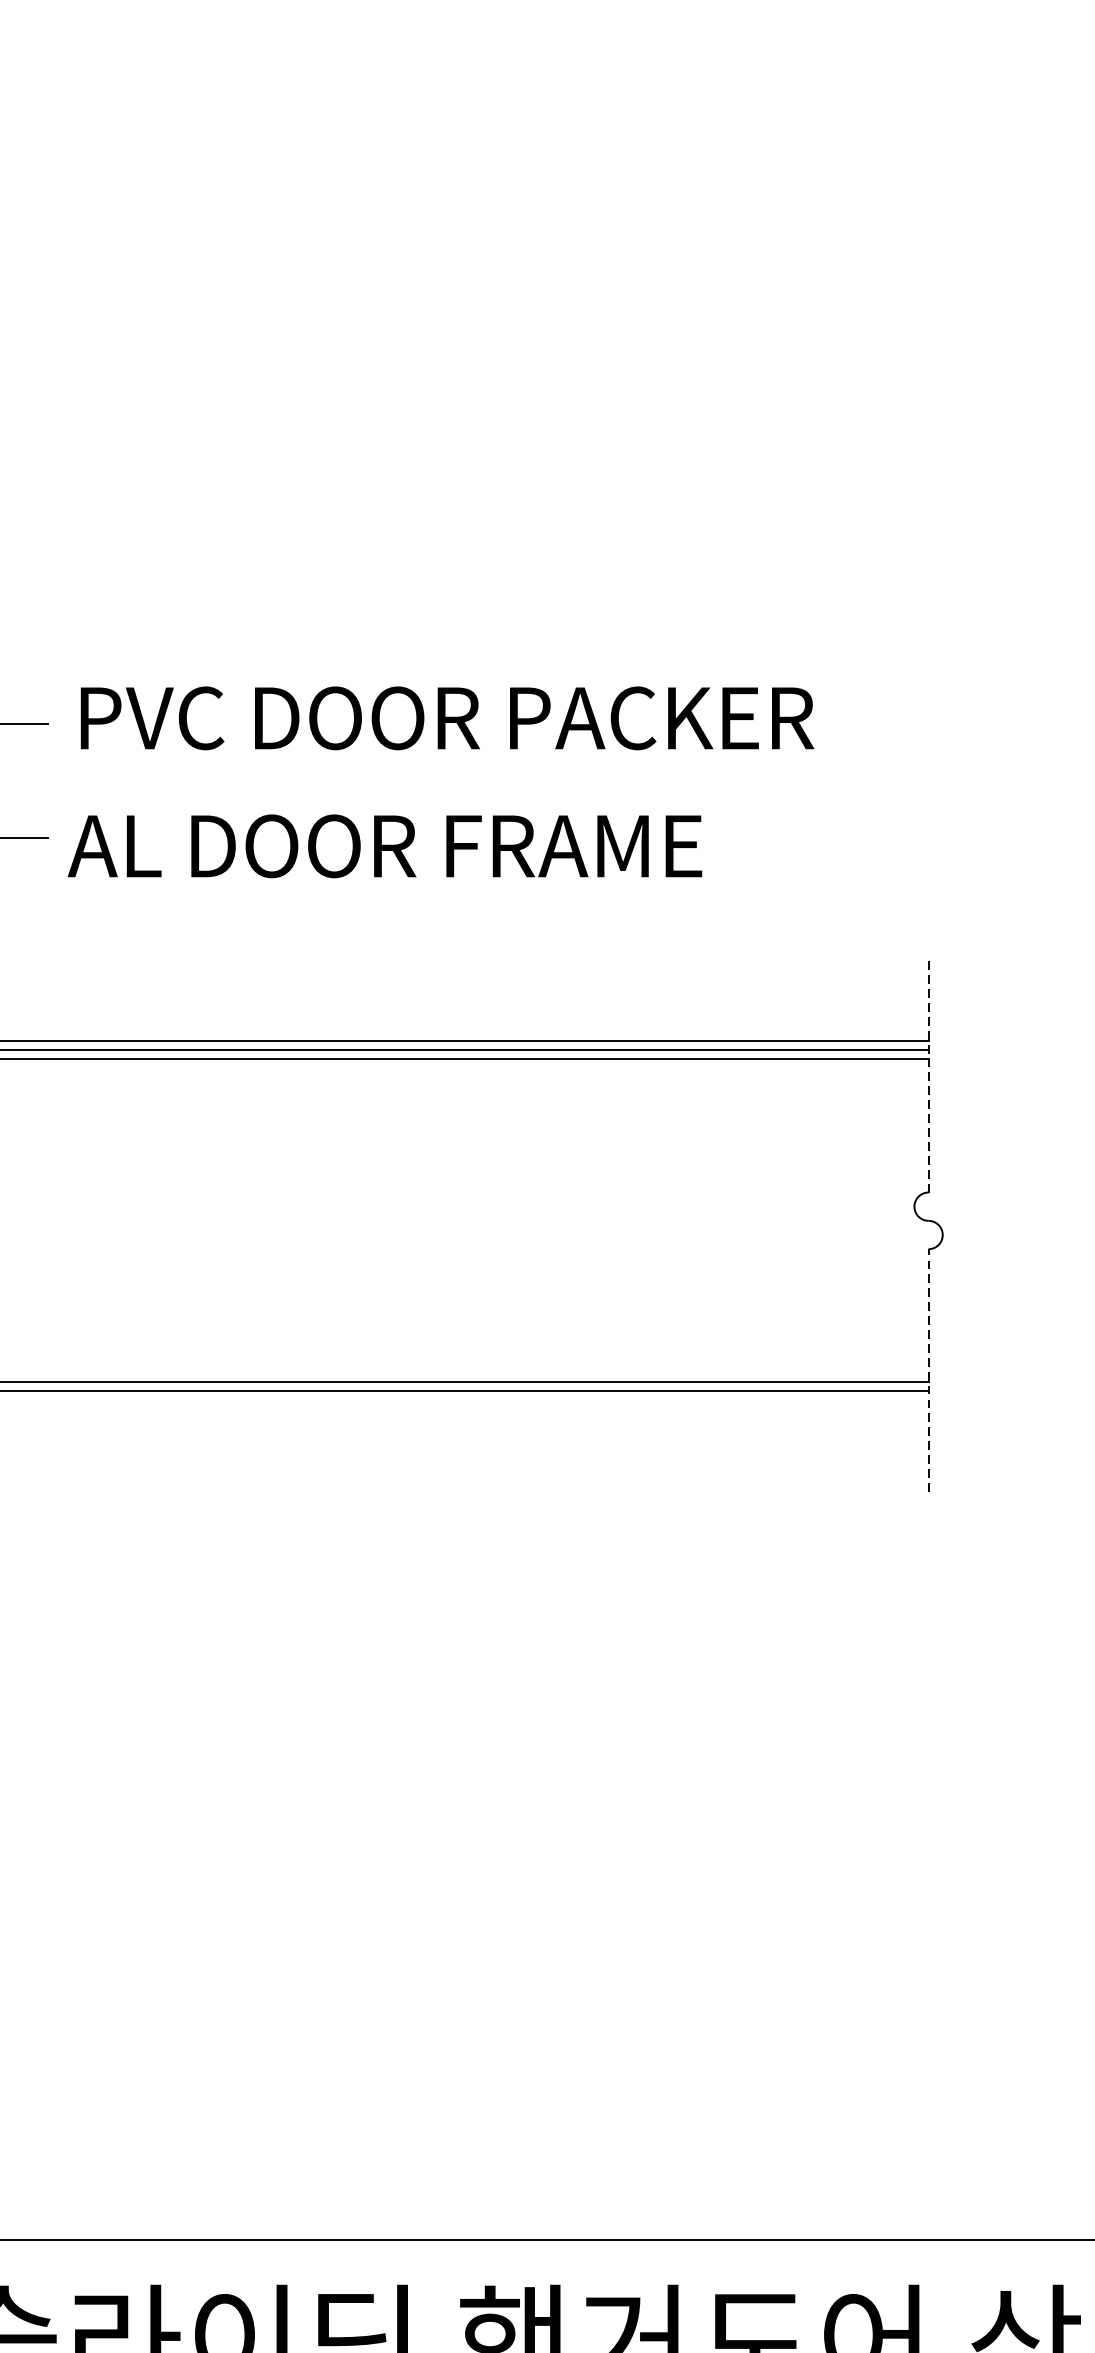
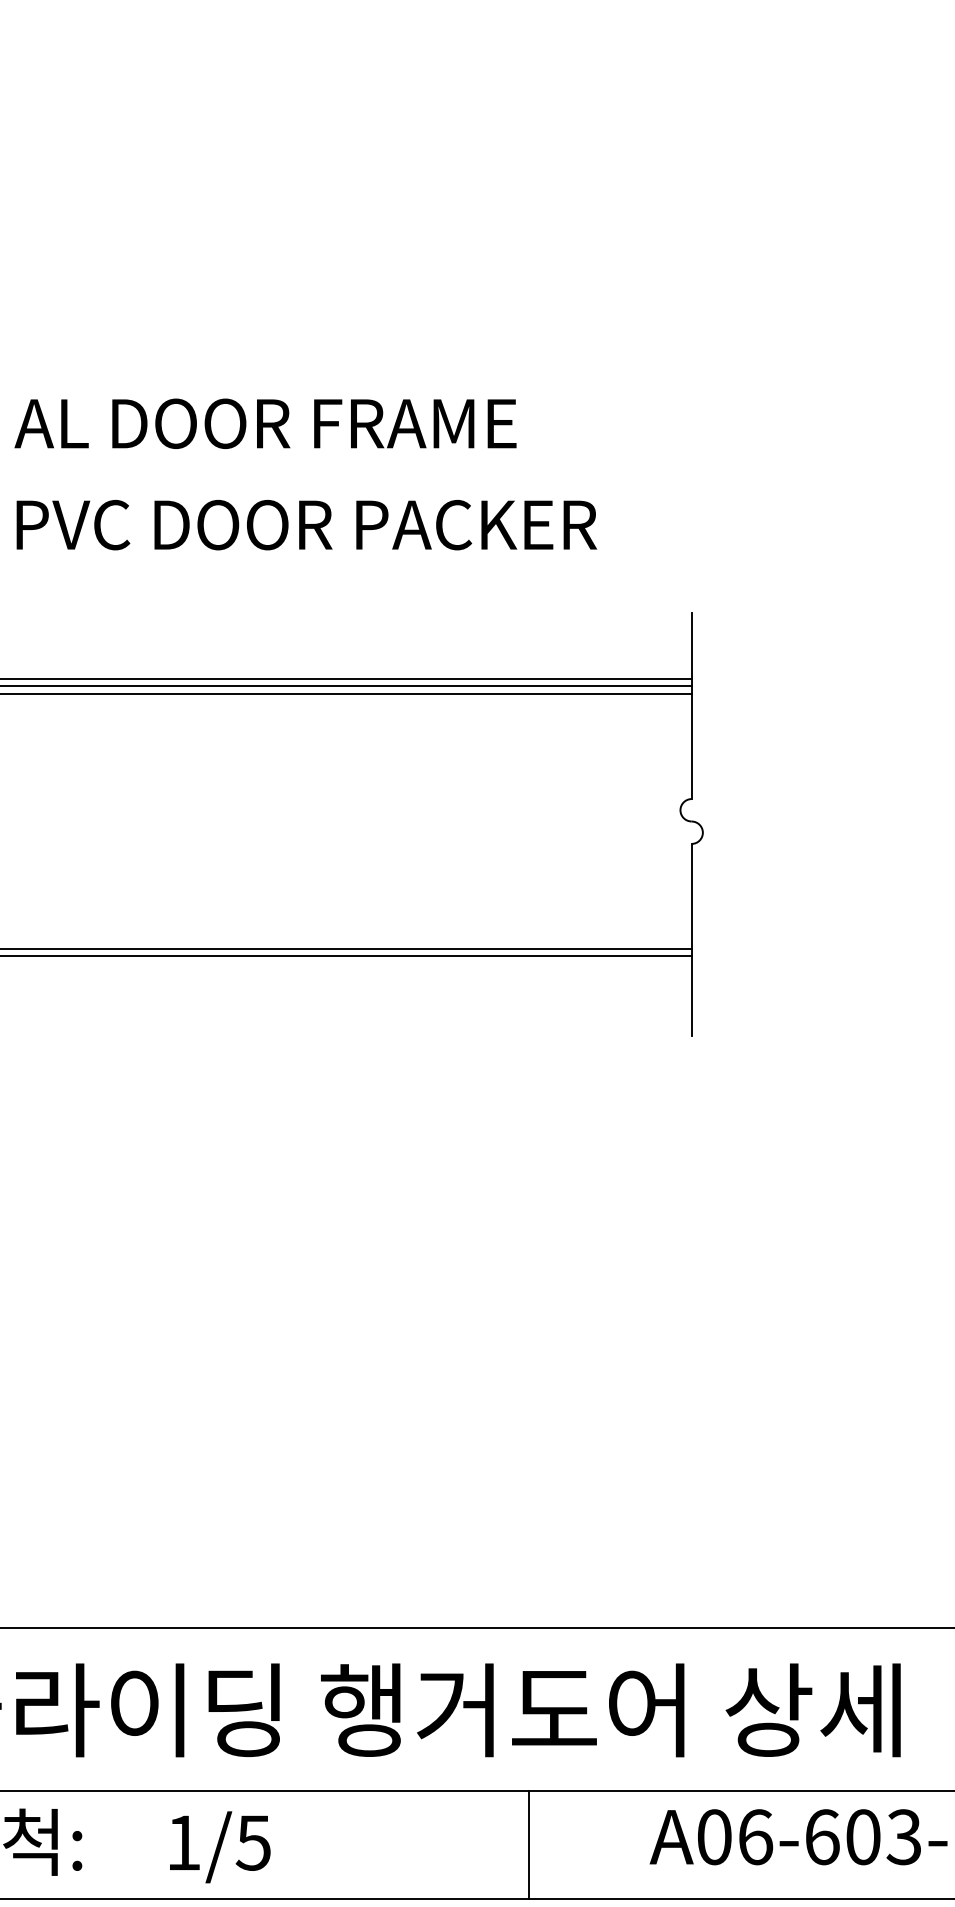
text: (443, 717) -> (307, 423), PVC DOOR PACKER -> AL DOOR FRAME
text: (438, 845) -> (303, 524), AL DOOR FRAME -> PVC DOOR PACKER
line: (928, 1074) -> (691, 705), dashed -> solid
line: (928, 1369) -> (691, 939), dashed -> solid

